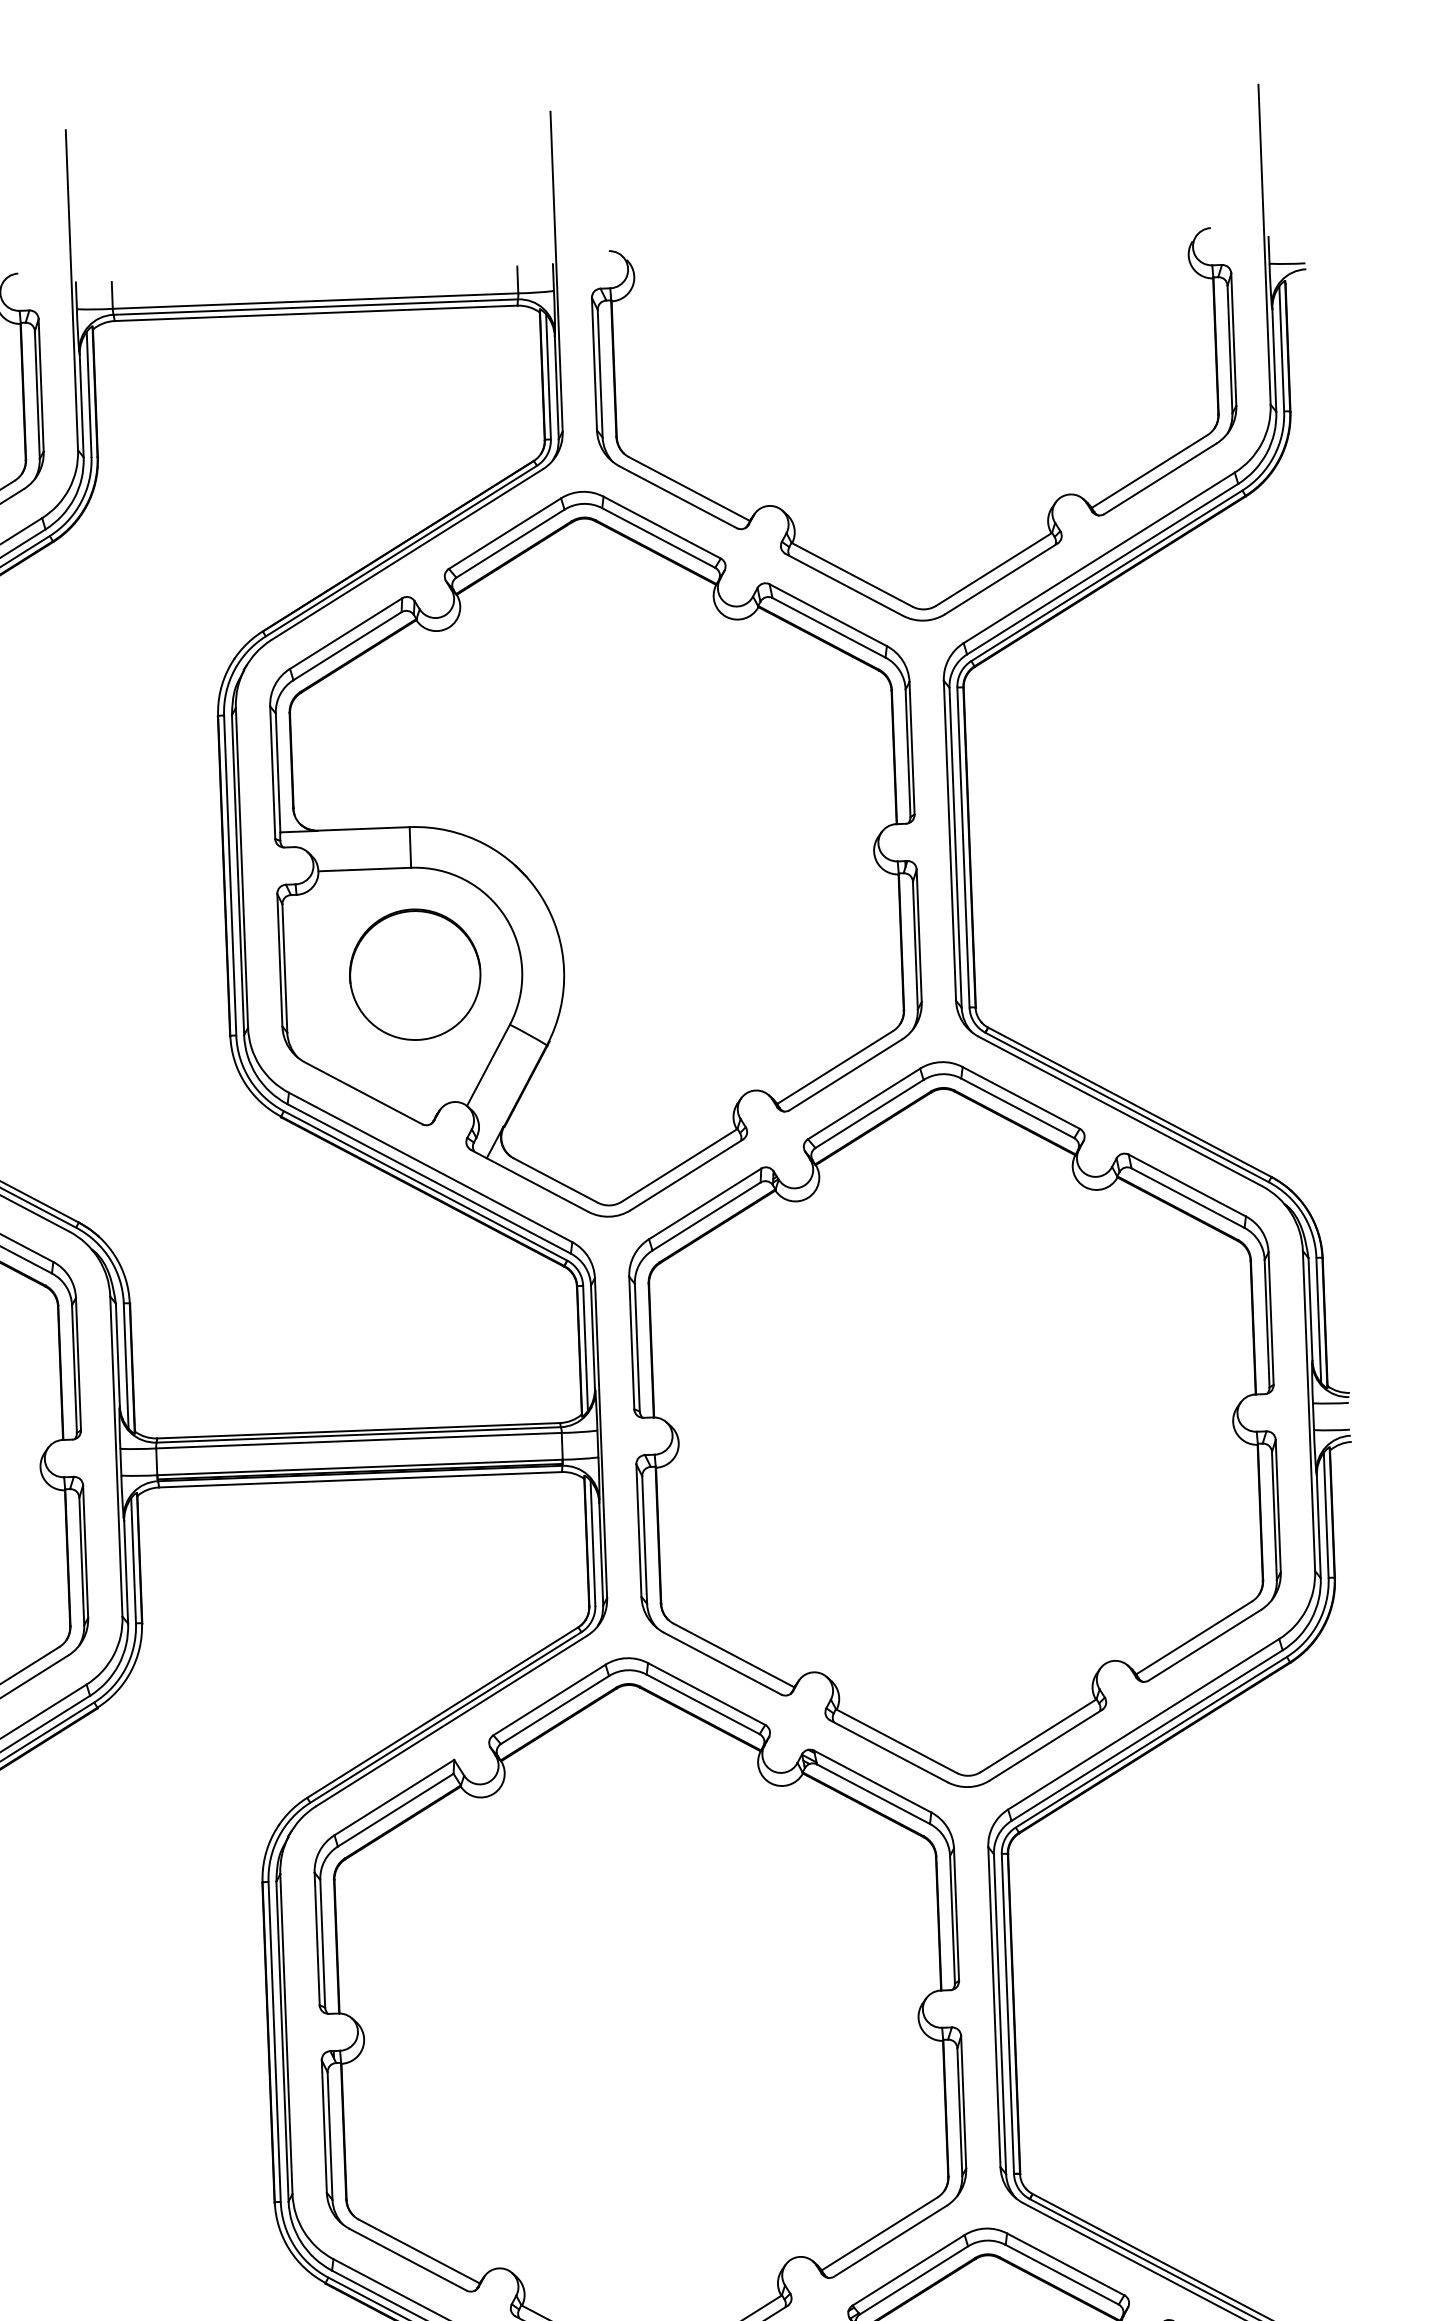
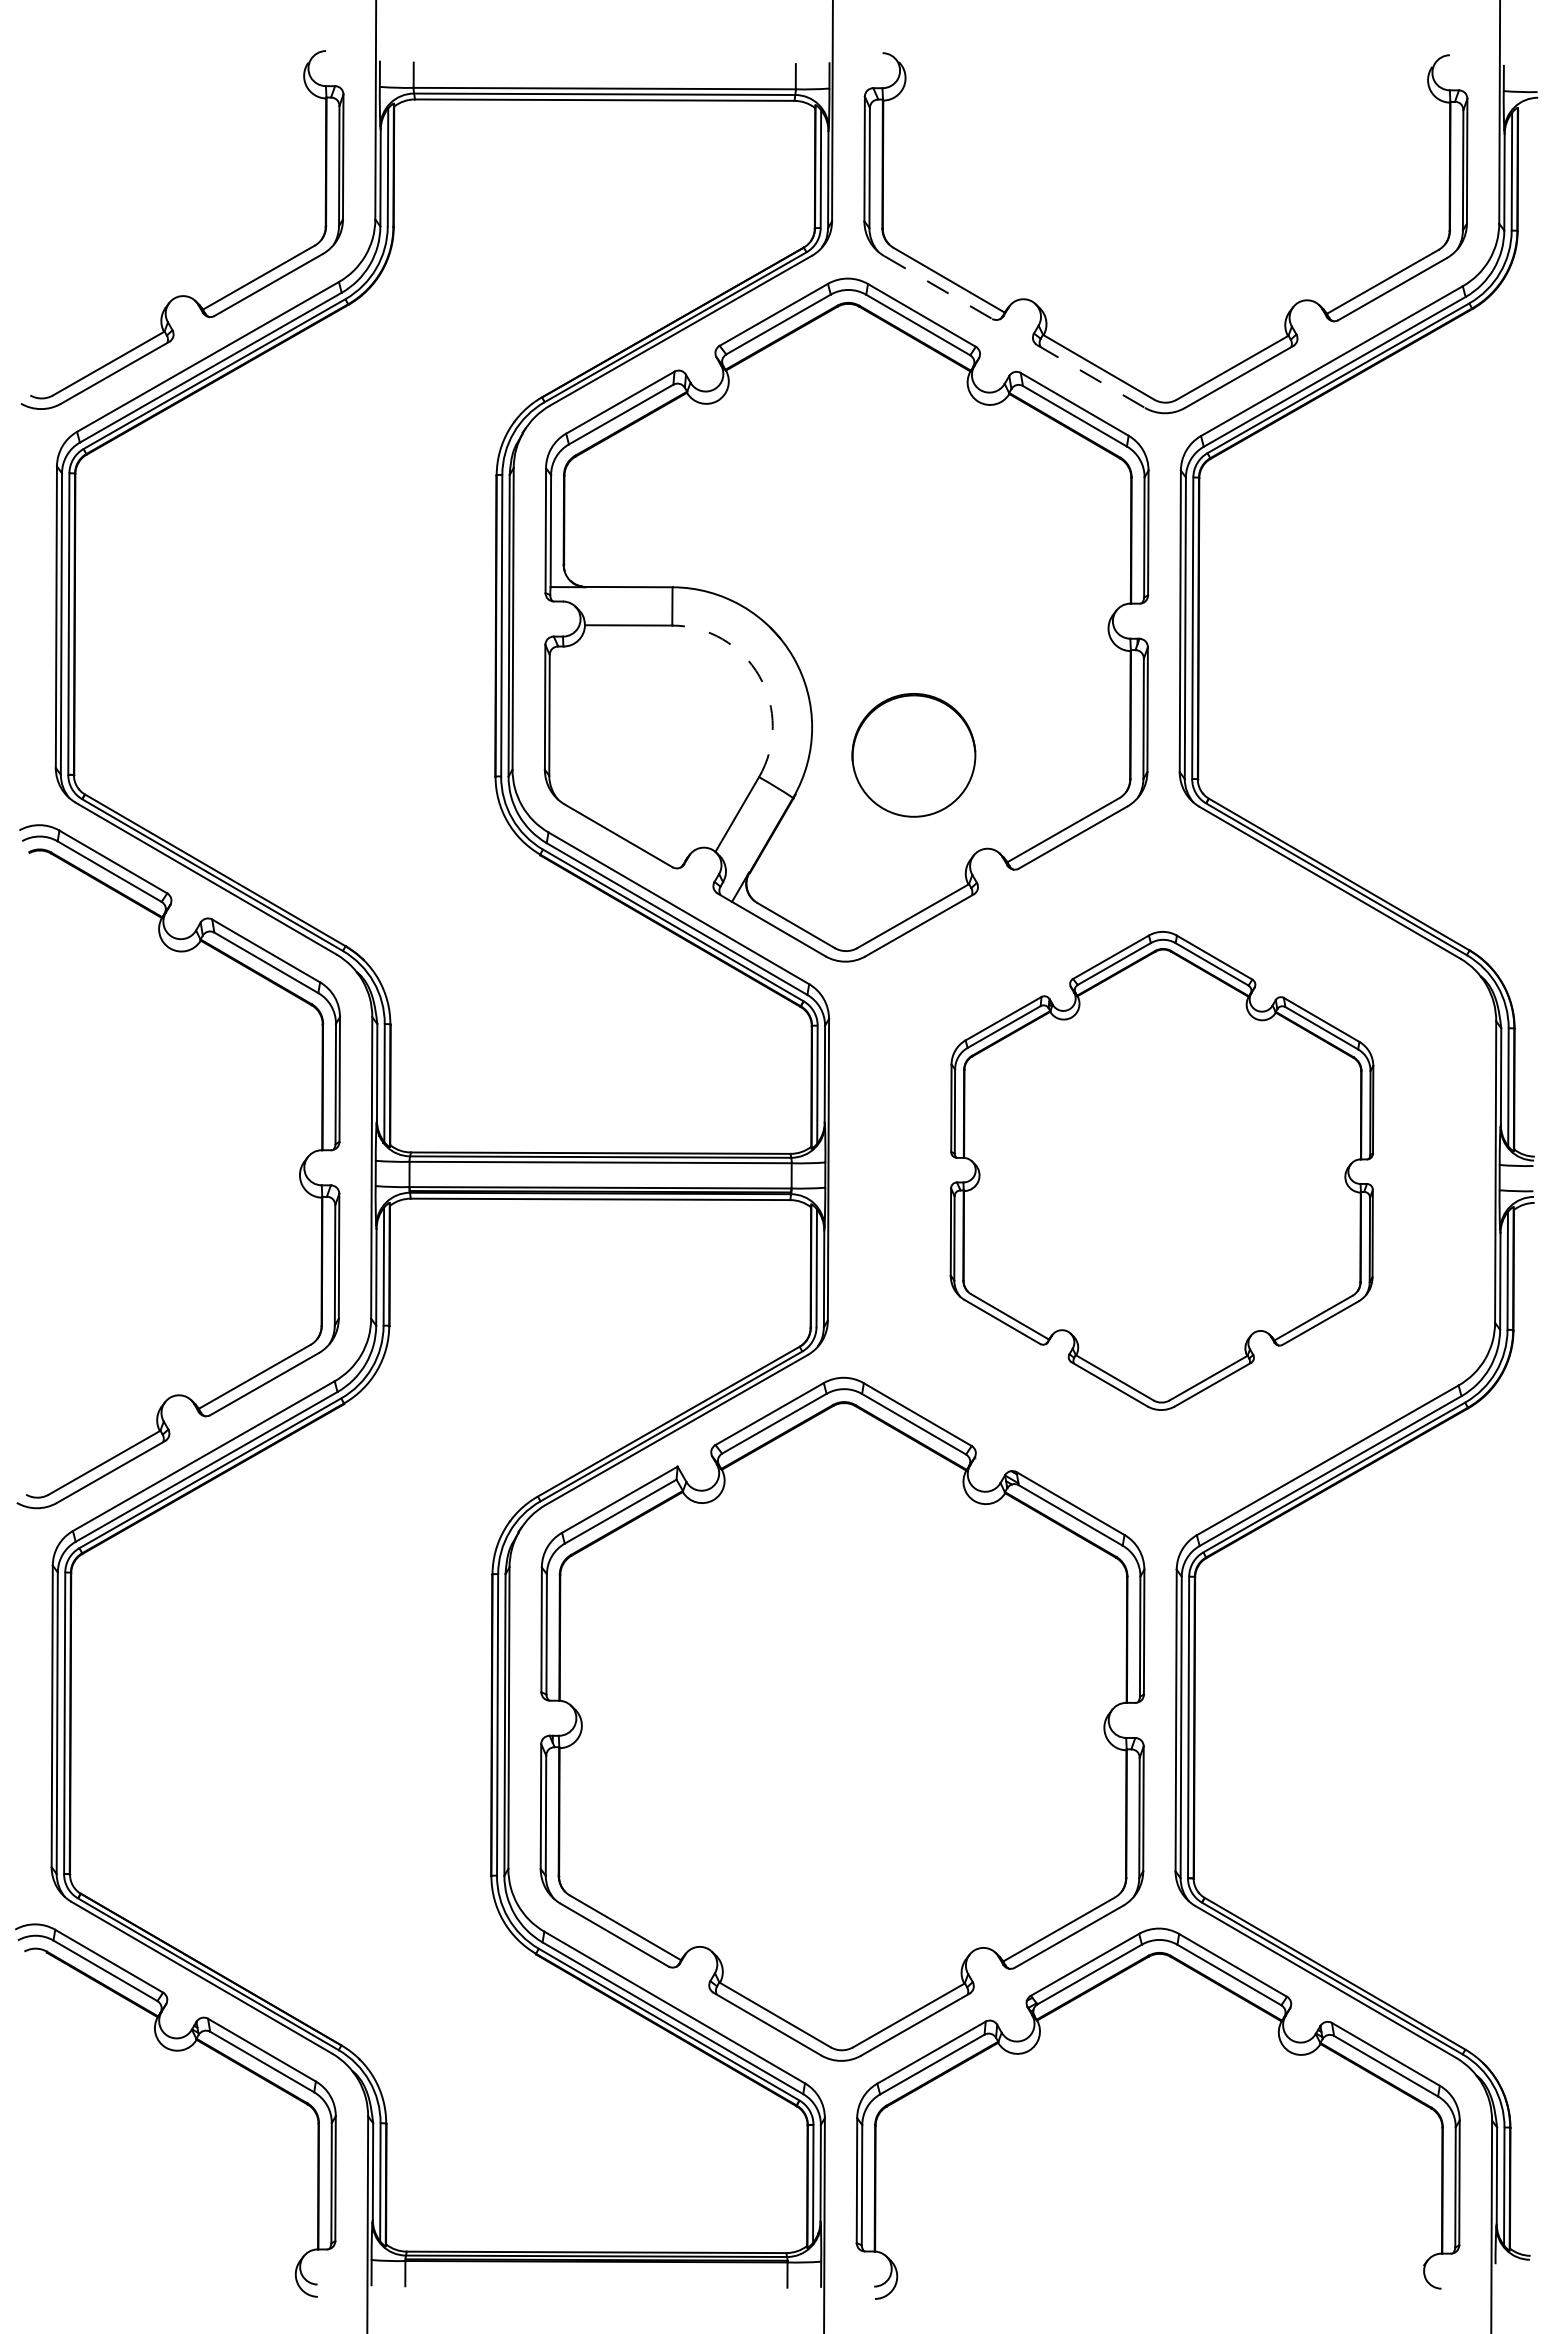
line: (678, 497) -> (938, 287), solid -> dashed
line: (844, 584) -> (1091, 376), solid -> dashed
arc: (505, 917) -> (759, 676), solid -> dashed
part: (414, 974) -> (913, 755), moved
part: (954, 1424) -> (1161, 1170), size x0.7

